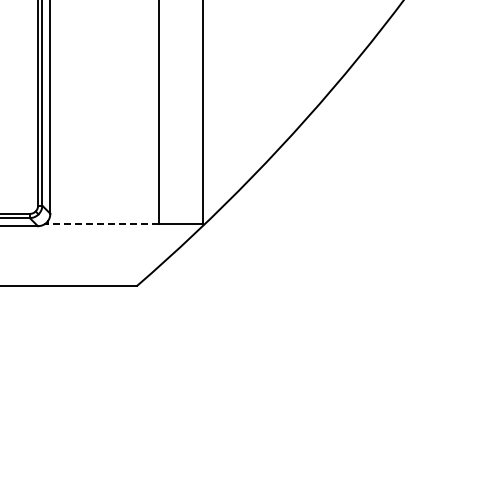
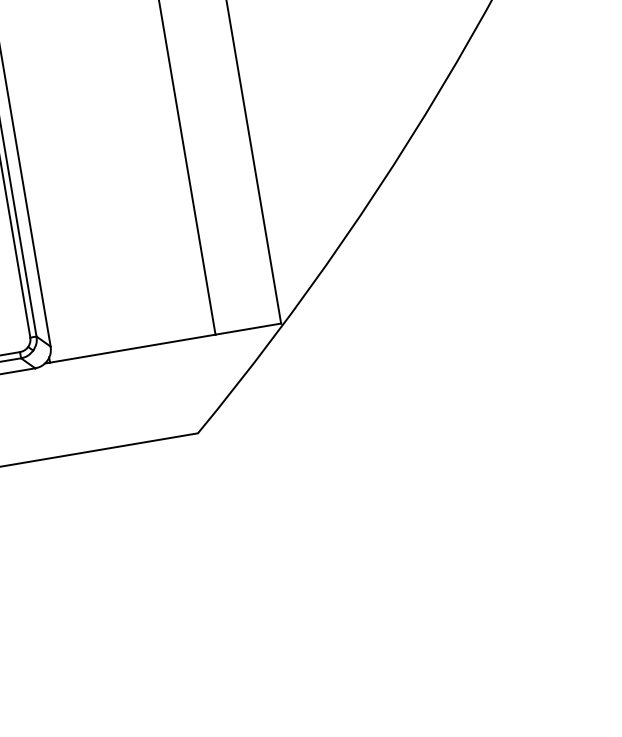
line: (103, 224) -> (132, 349), dashed -> solid

